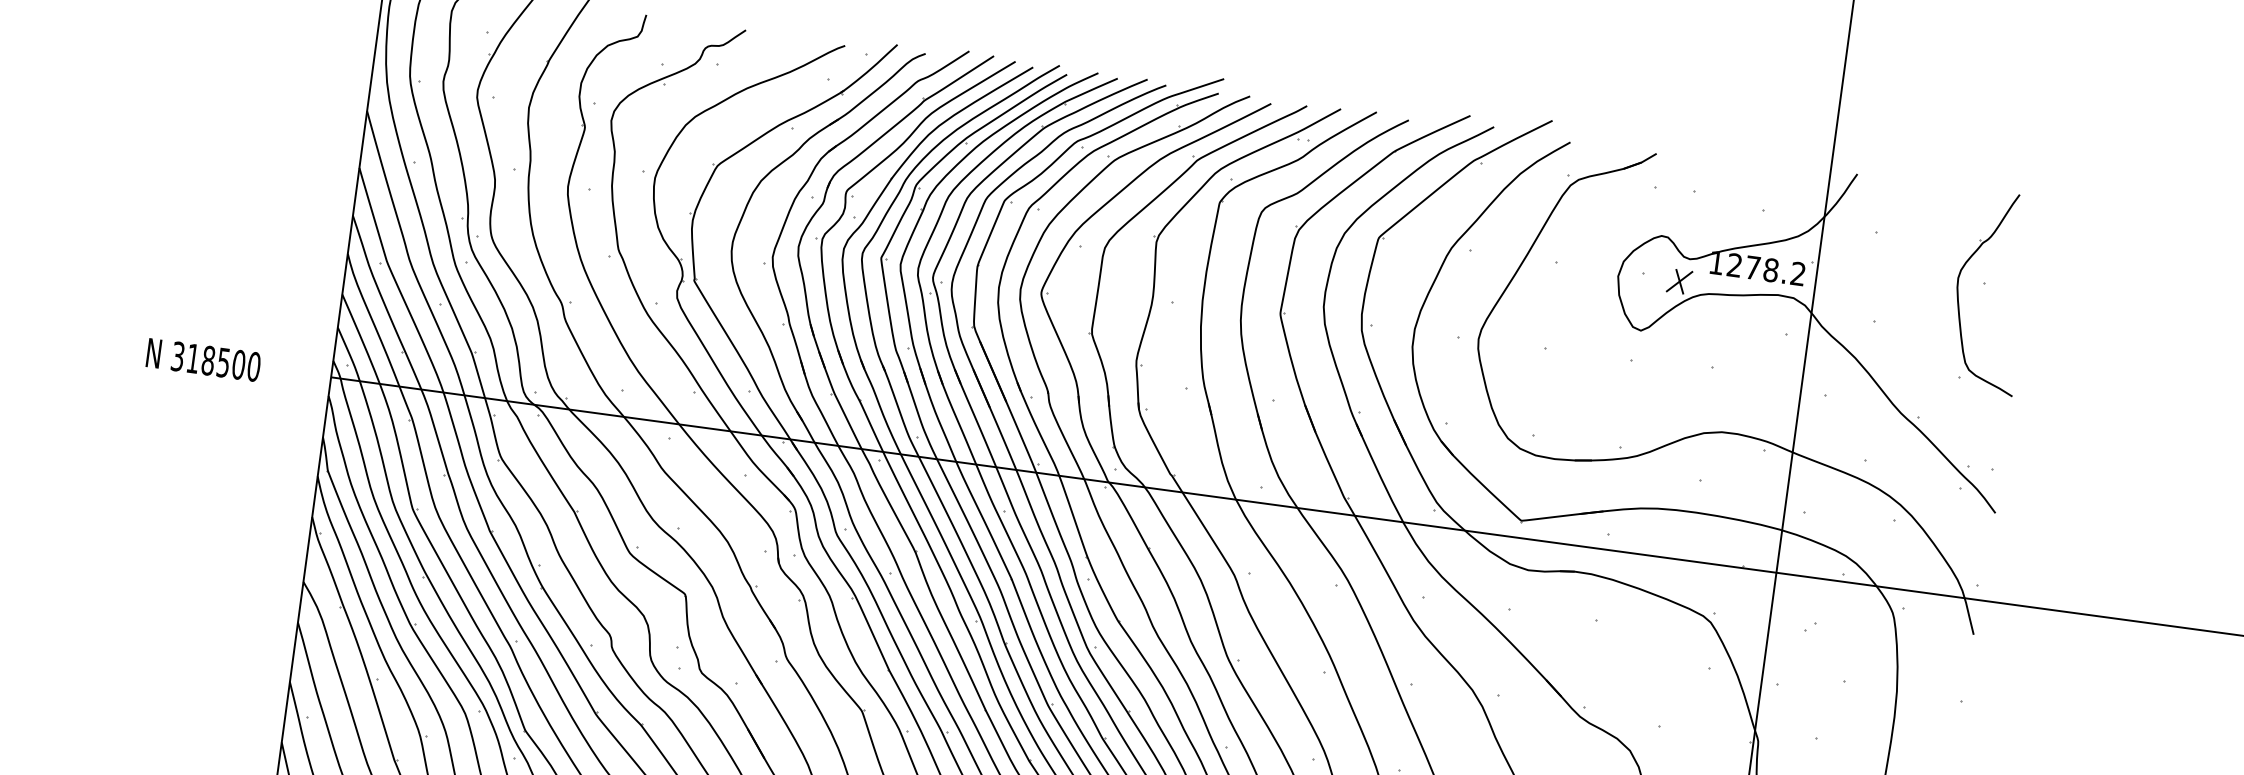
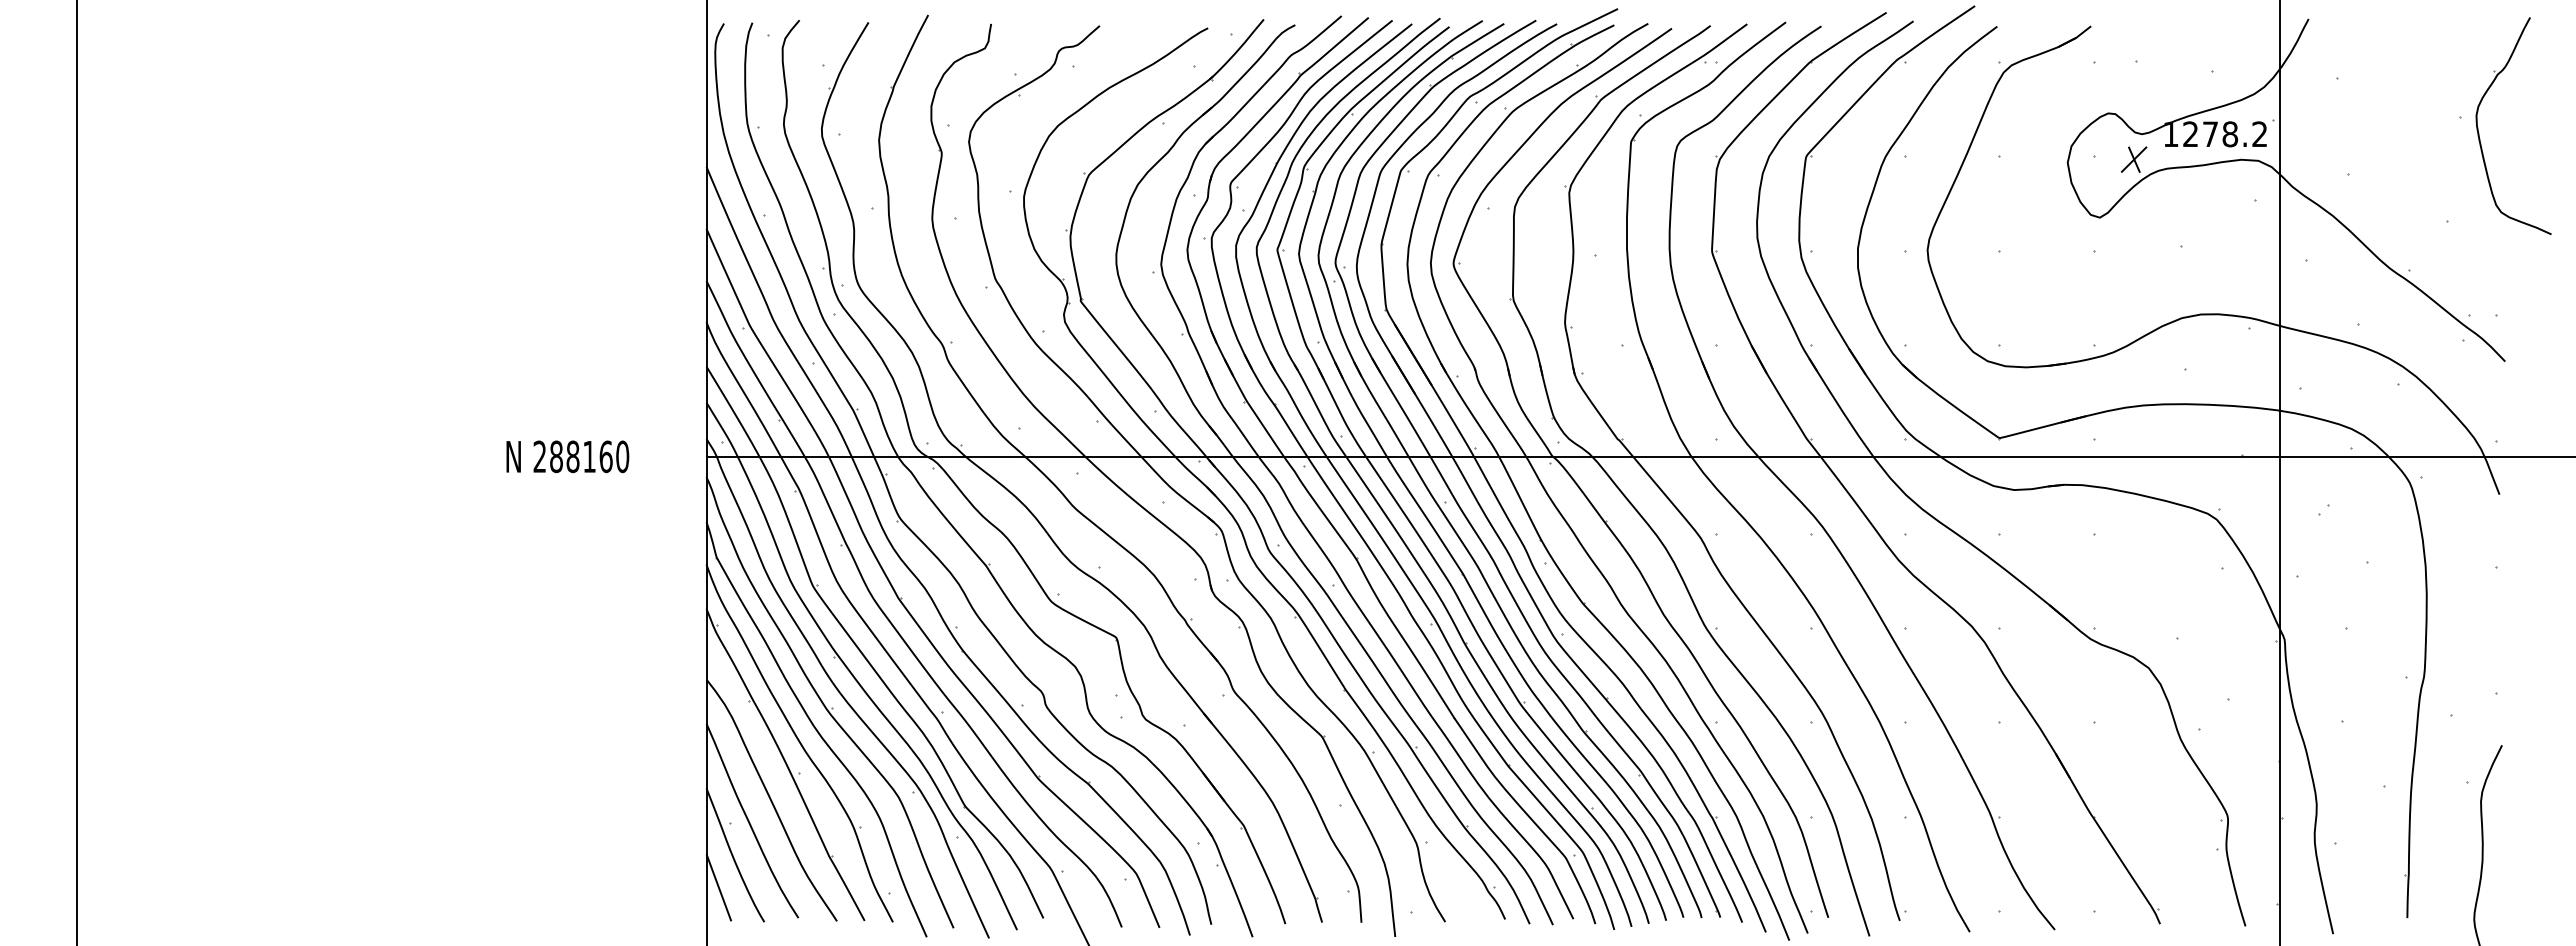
part: (1958, 294) -> (2479, 133), moved
text: (208, 360) -> (572, 456), 318500 -> 288160

